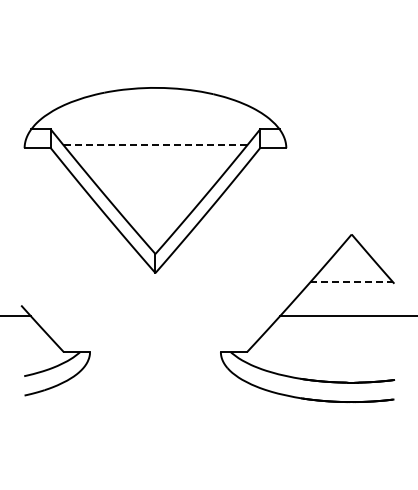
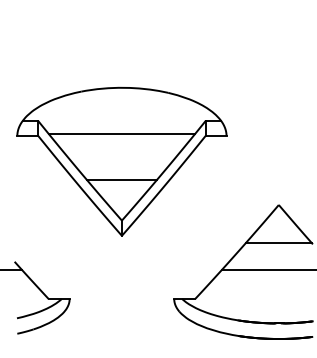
line: (155, 145) -> (121, 133), dashed -> solid
line: (155, 203) -> (121, 180), added
line: (351, 282) -> (278, 243), dashed -> solid

